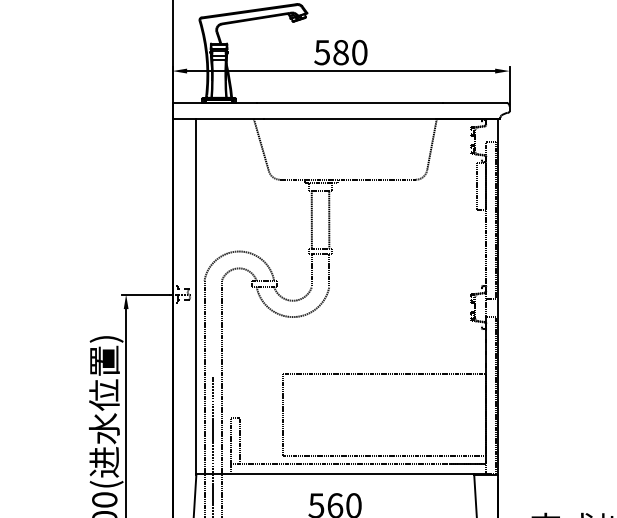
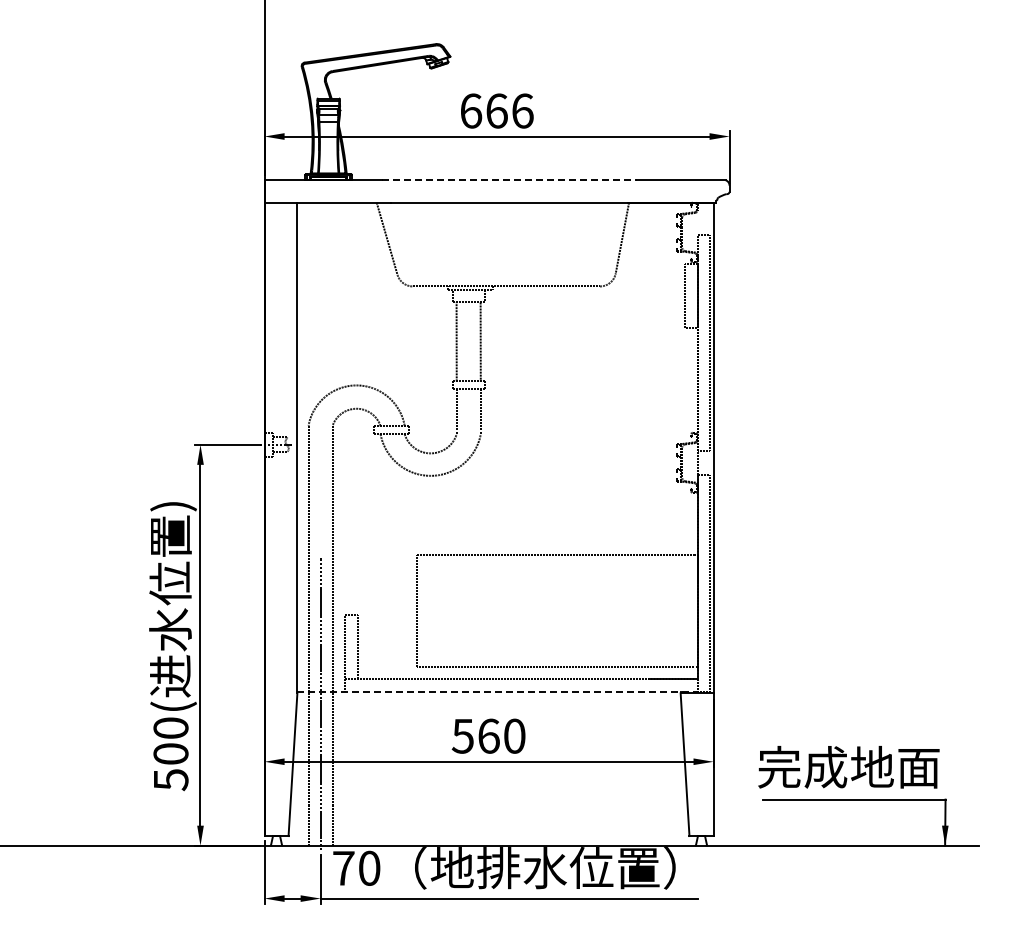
text: (340, 52) -> (496, 110), 580 -> 666
line: (350, 102) -> (509, 180), solid -> dashed
line: (341, 473) -> (497, 691), solid -> dashed

